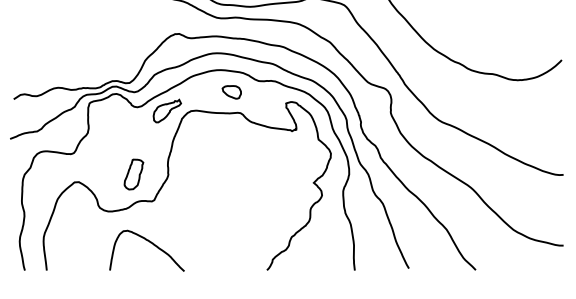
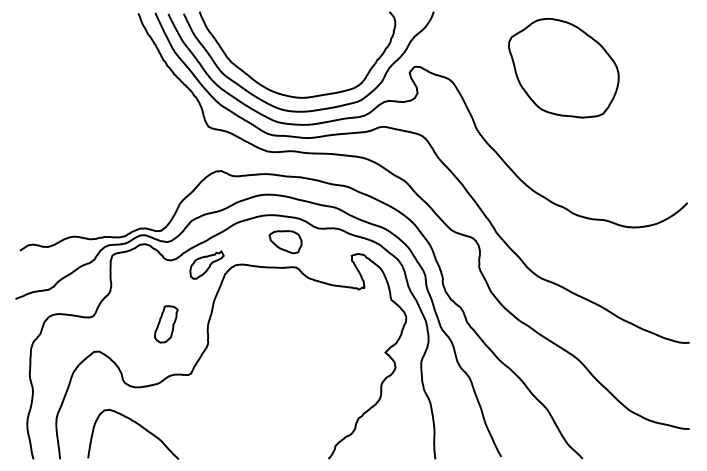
part: (231, 92) -> (285, 242), size x1.43
part: (134, 174) -> (166, 324), moved
curve: (151, 243) -> (138, 425), moved

